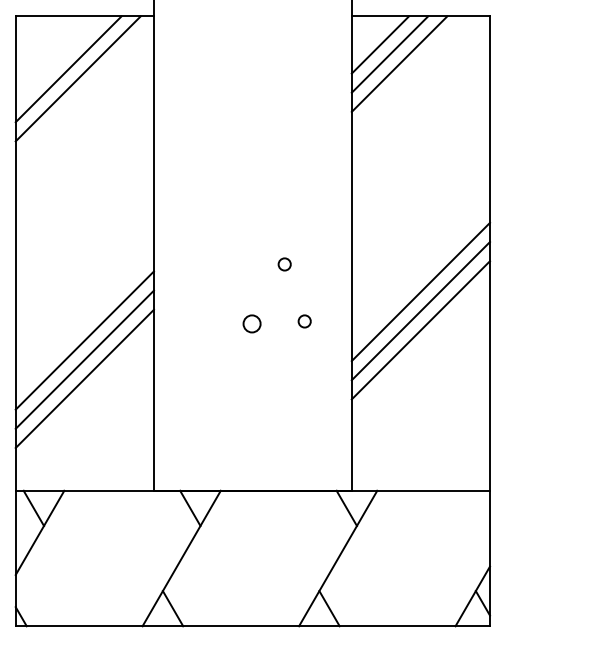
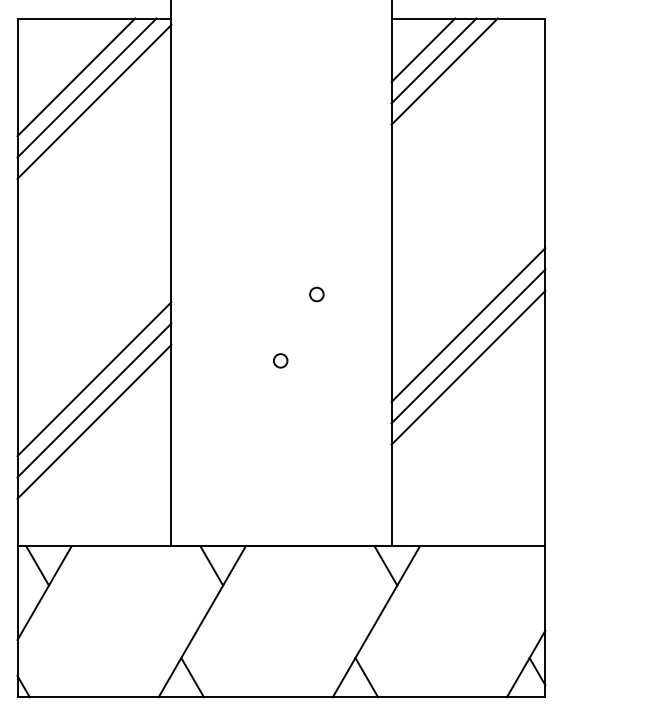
line: (84, 91) -> (94, 102), added
circle: (304, 321) -> (338, 357), removed
circle: (252, 324) -> (281, 361), size x0.71

